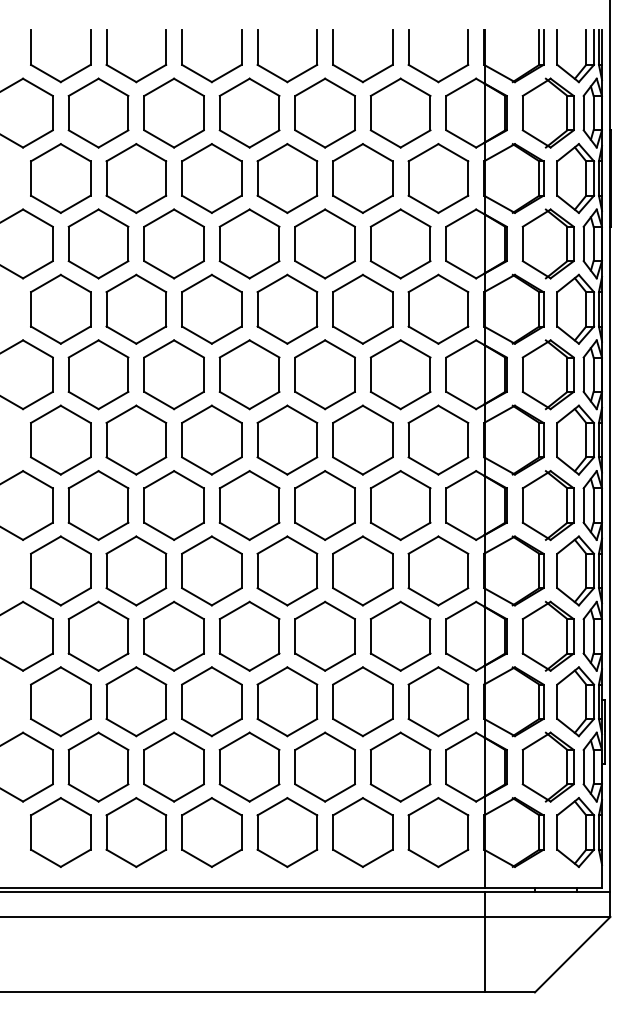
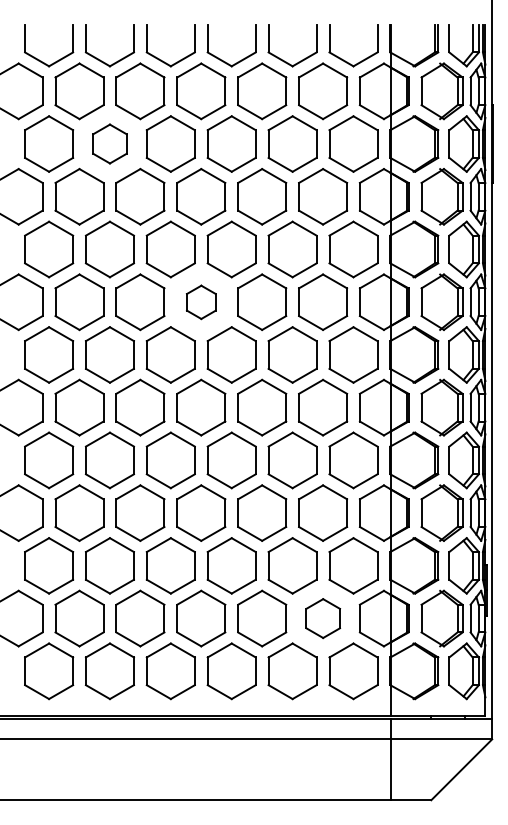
part: (135, 177) -> (109, 143), size x0.7
part: (249, 375) -> (201, 302), size x0.6
part: (401, 767) -> (323, 618), size x0.7

